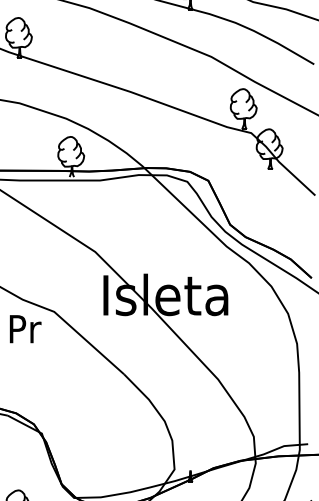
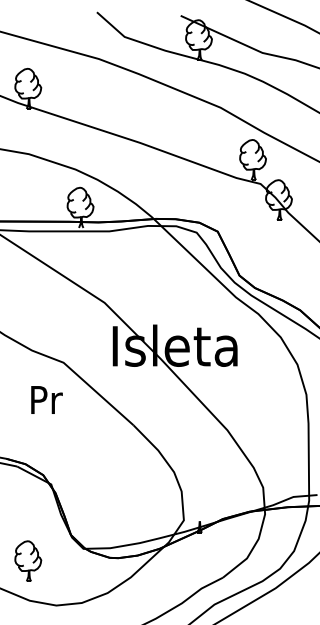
text: (25, 328) -> (46, 399), moved

